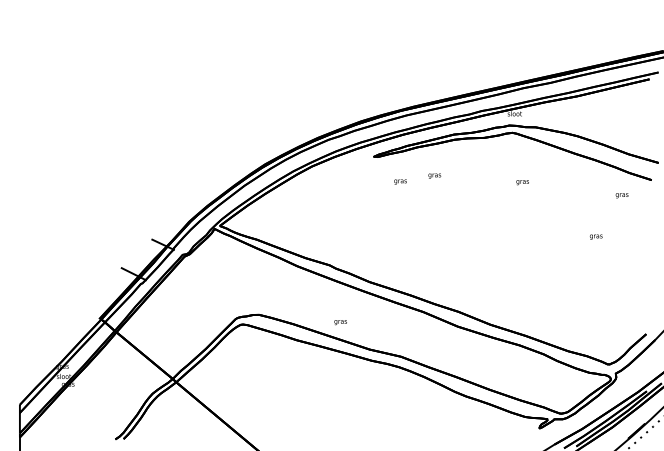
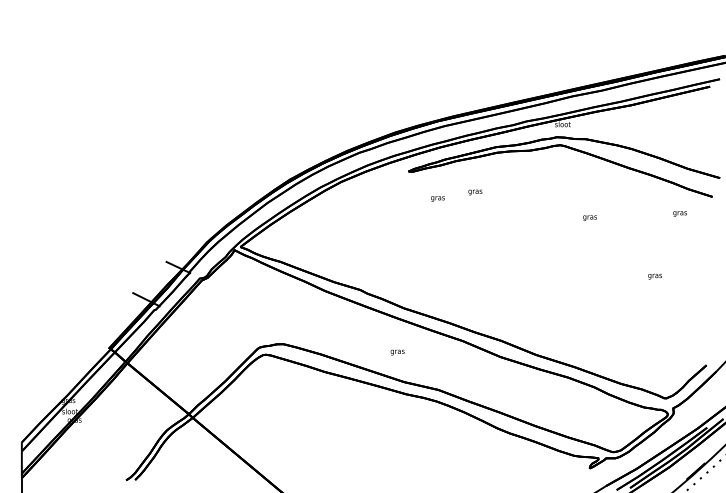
text: (522, 182) -> (589, 218), moved
text: (596, 236) -> (655, 276), moved
text: (340, 322) -> (397, 352), moved

